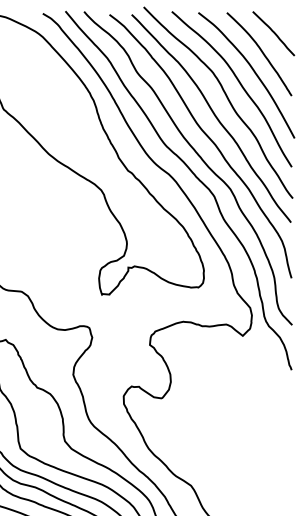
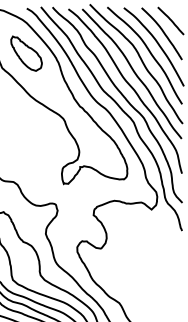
part: (42, 85) -> (26, 53), added

